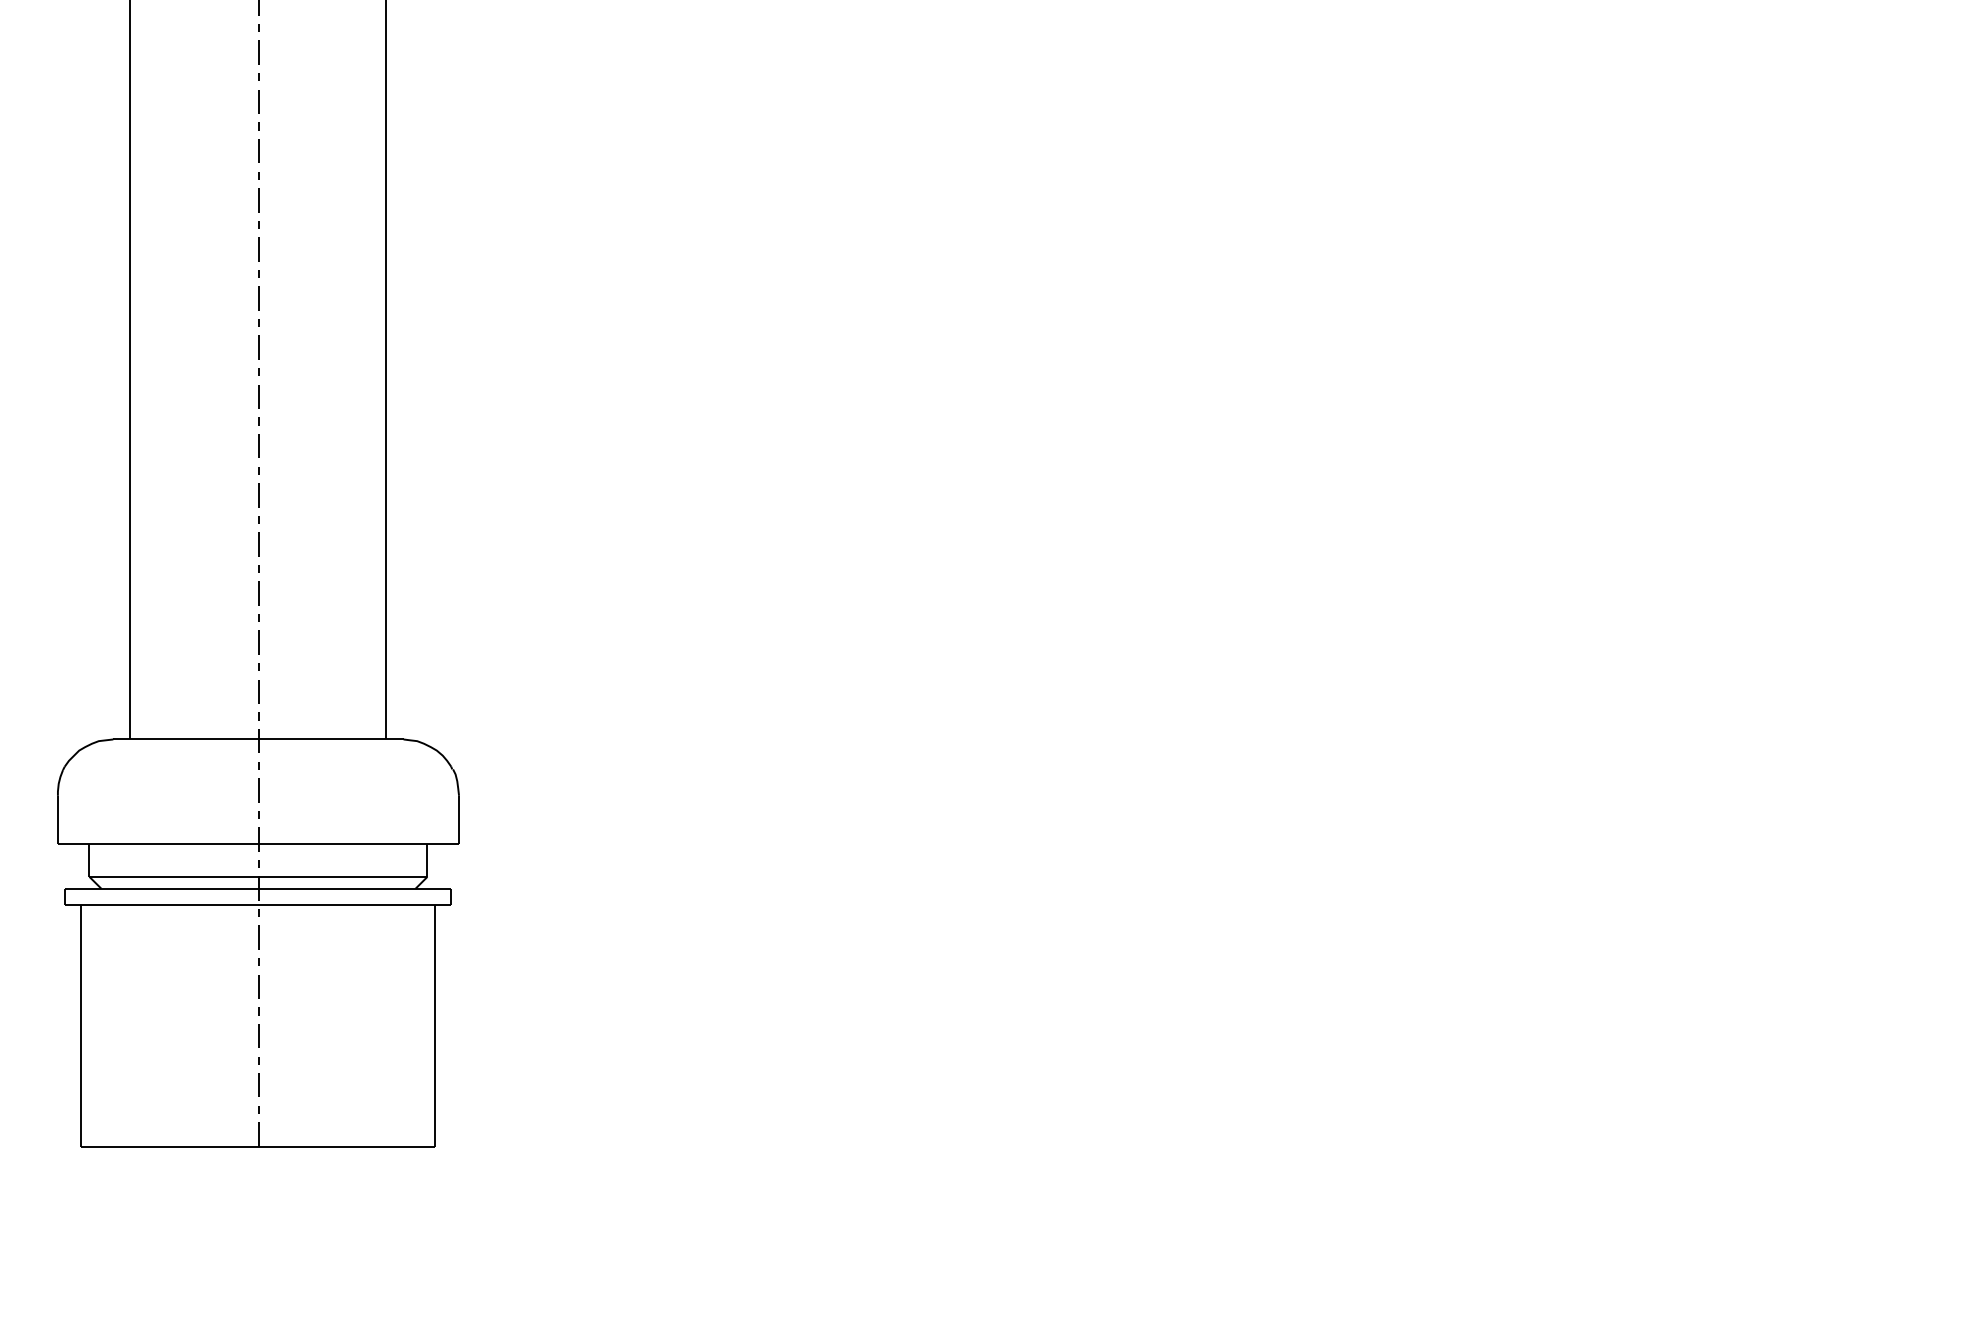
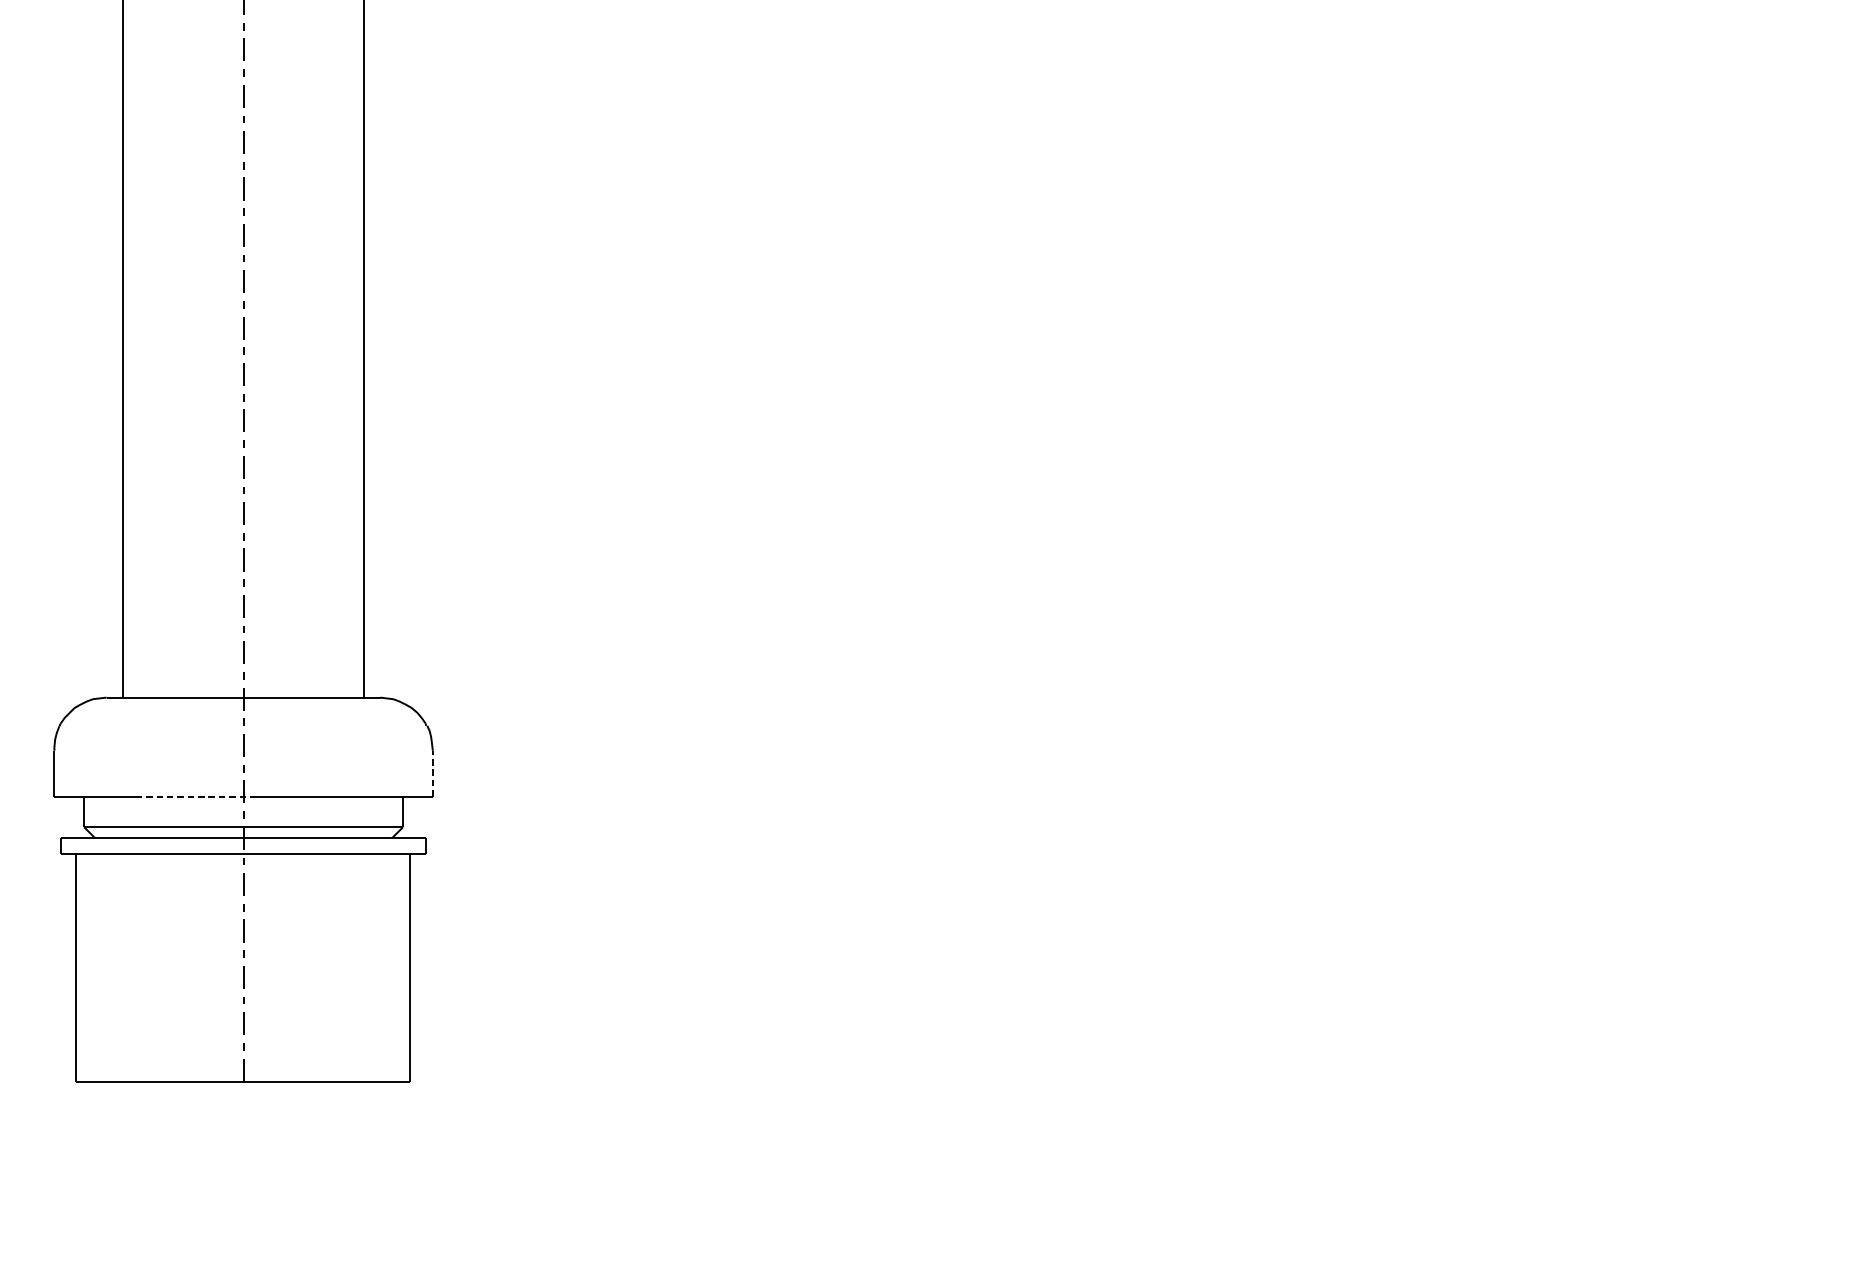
line: (459, 819) -> (433, 773), solid -> dashed
line: (208, 844) -> (196, 796), solid -> dashed

